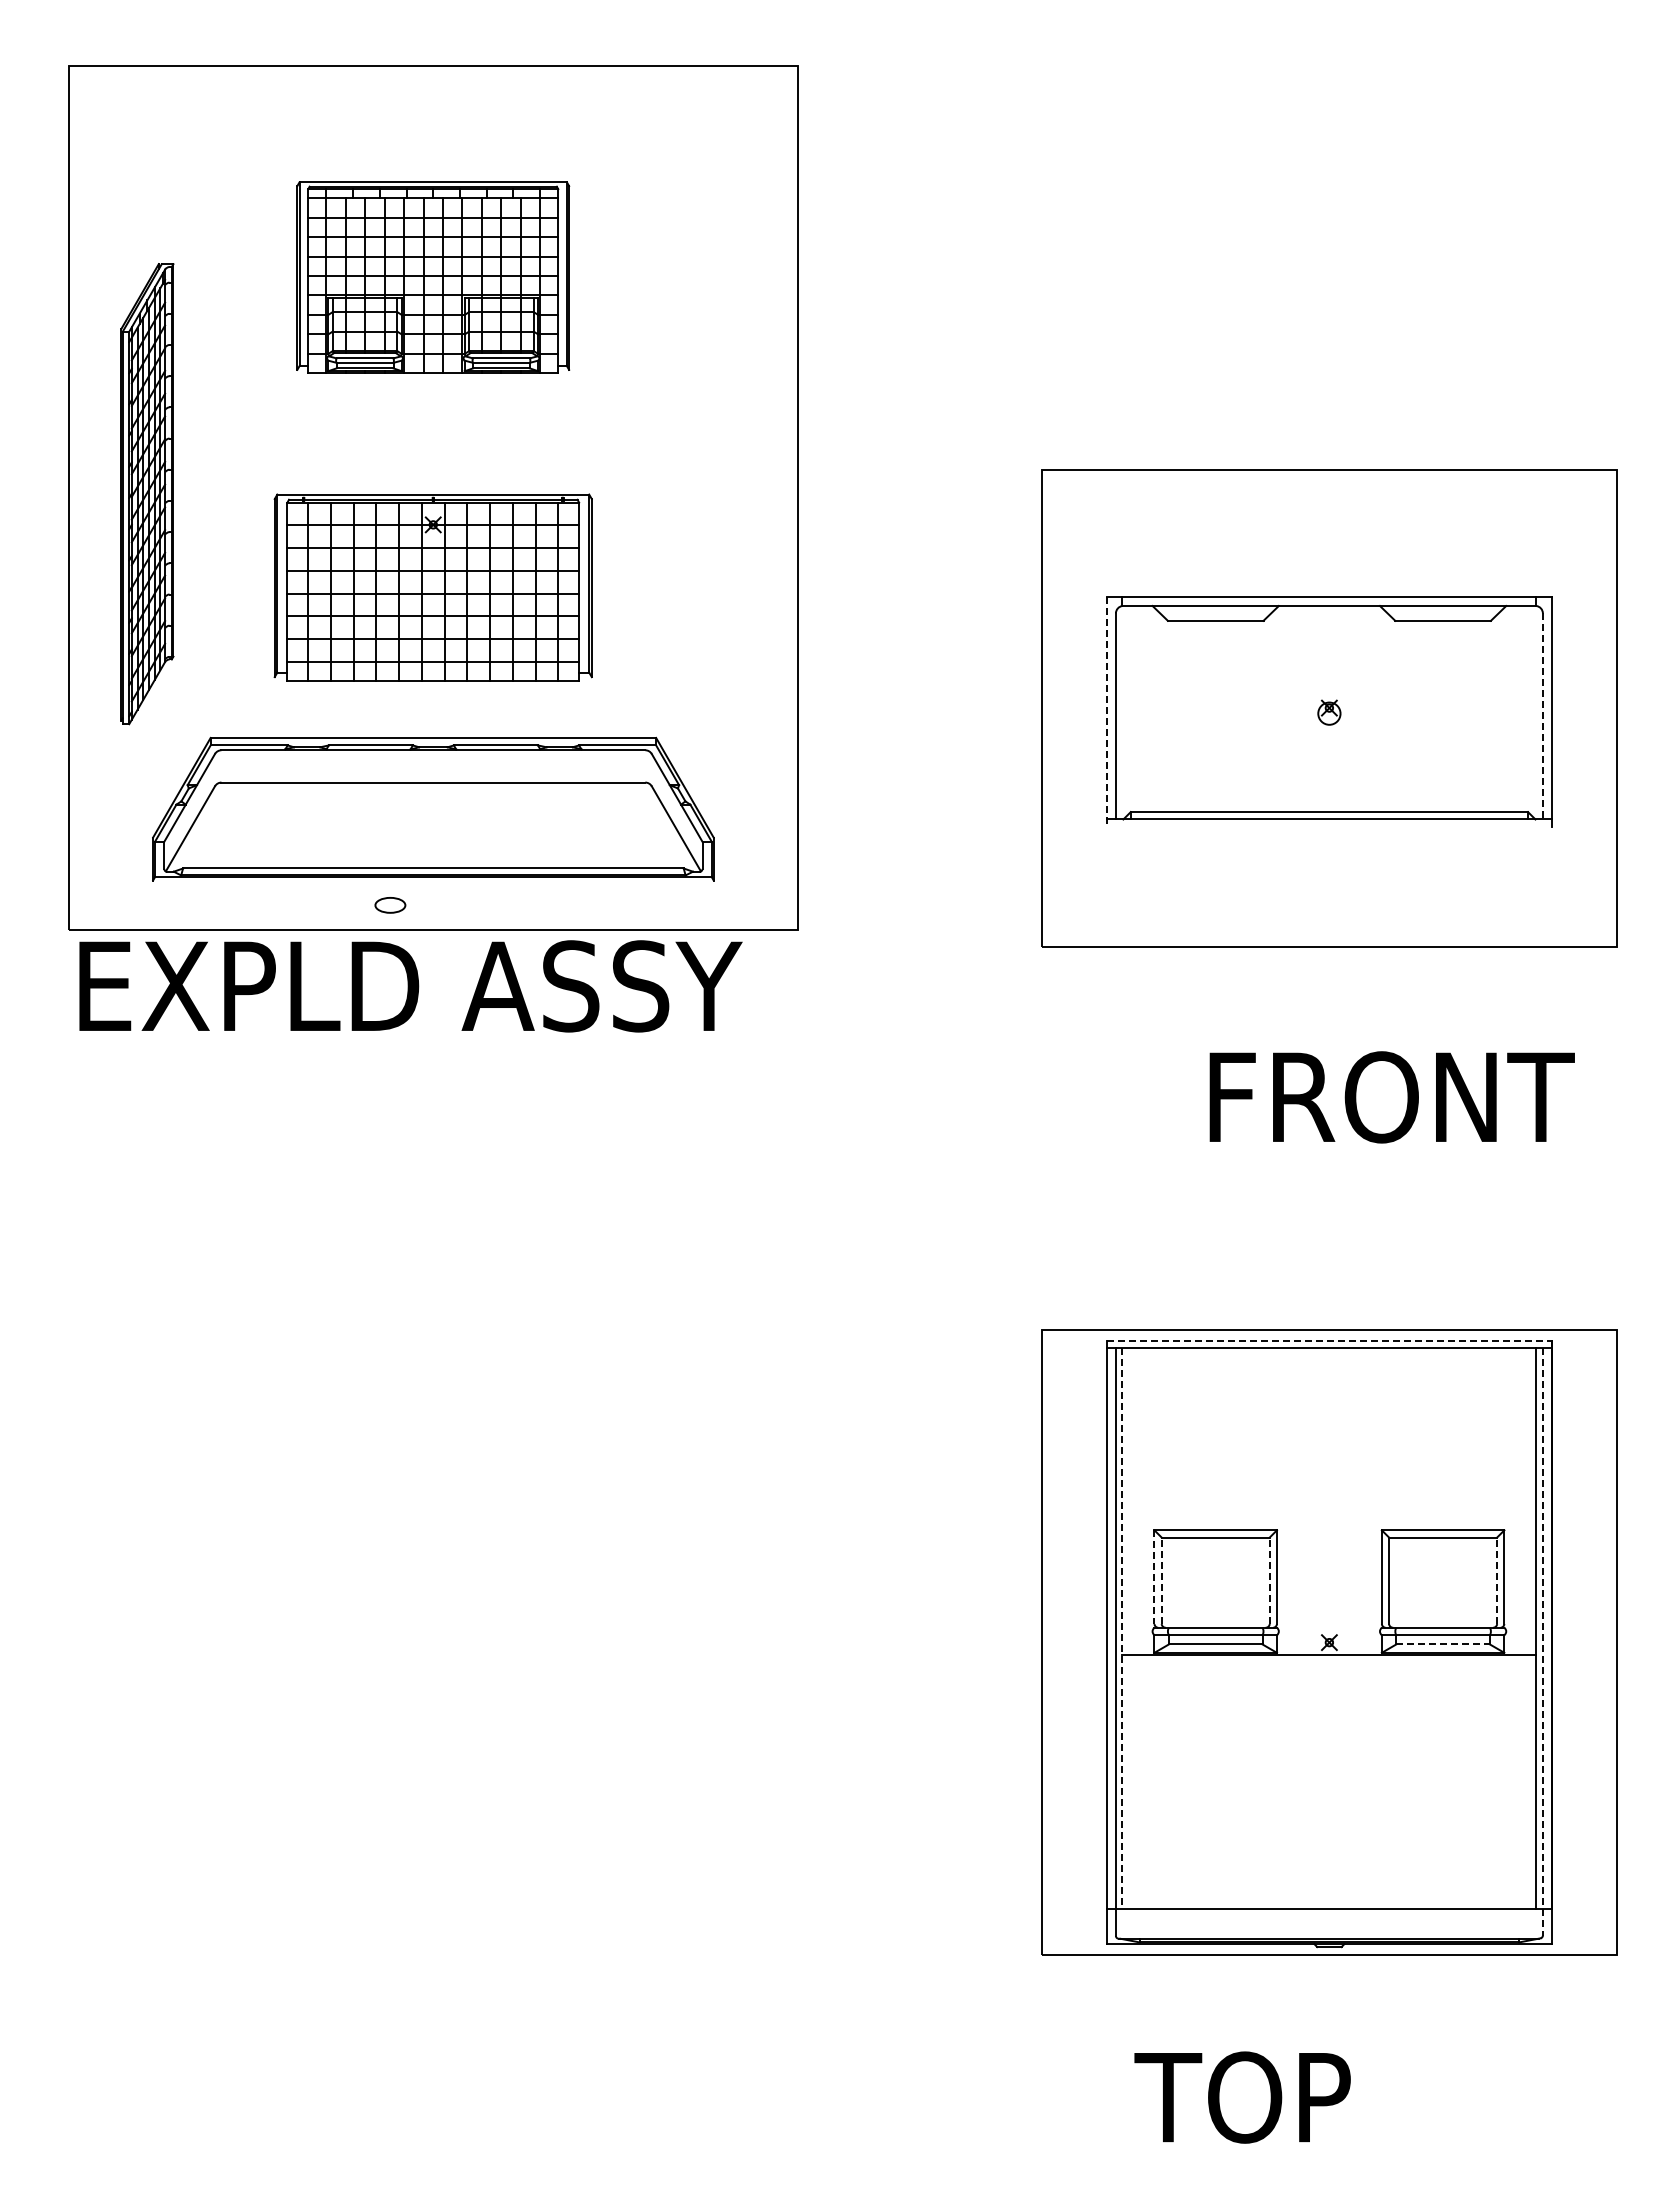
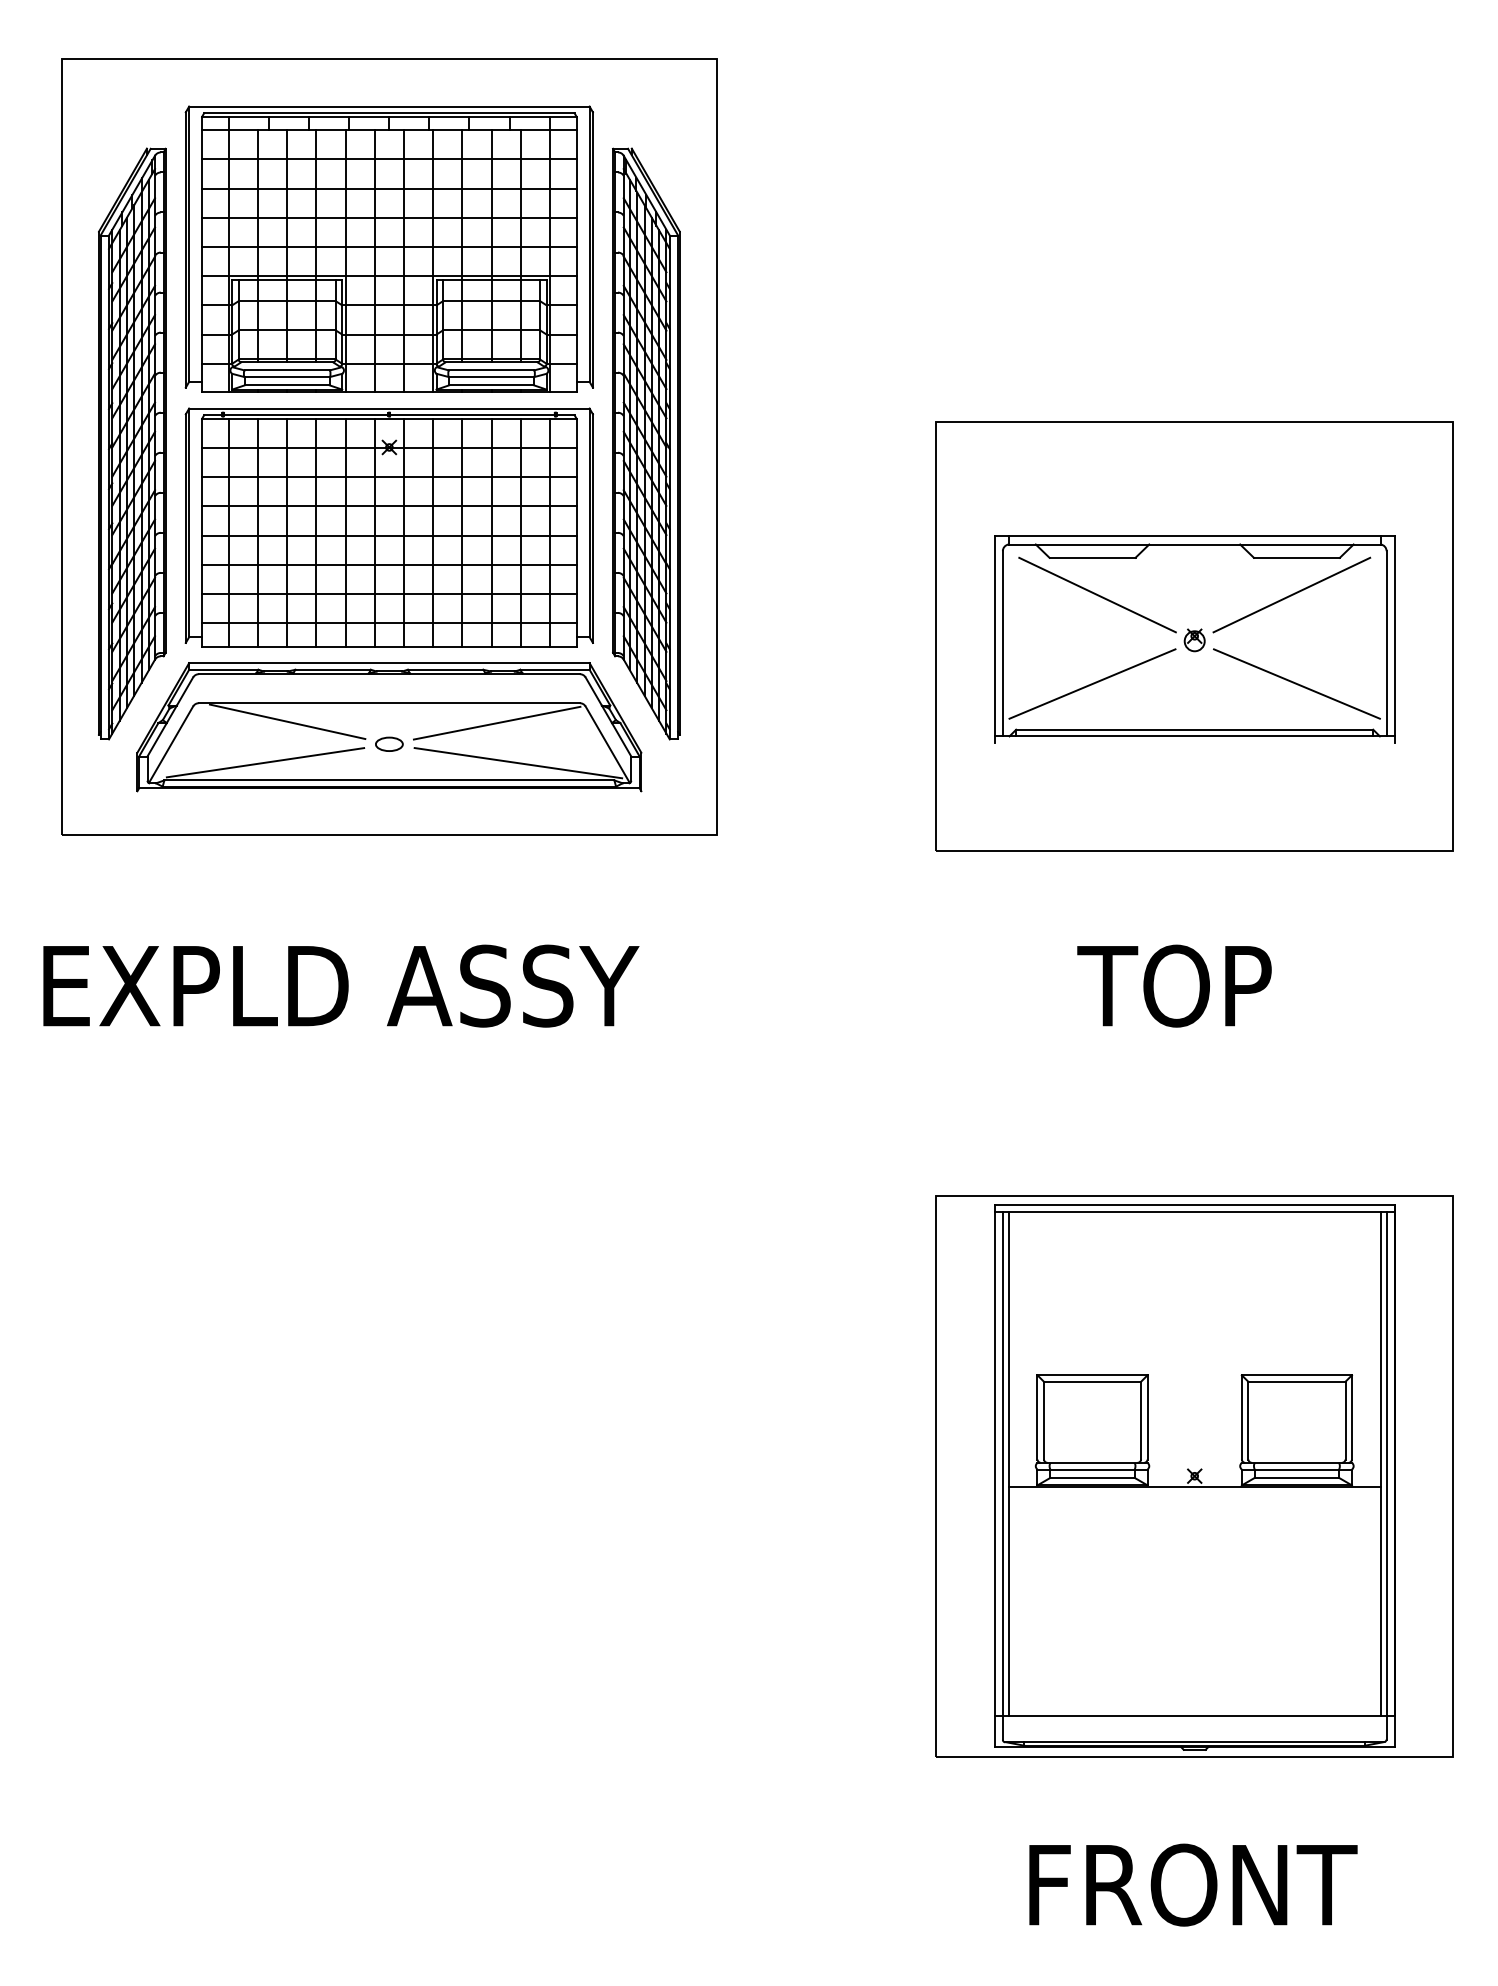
part: (432, 277) -> (388, 249), size x1.67
part: (147, 493) -> (132, 443), size x1.43
part: (719, 493) -> (646, 443), added
part: (432, 587) -> (388, 527), size x1.43
line: (1221, 661) -> (1097, 594), added
line: (1437, 661) -> (1291, 594), added
line: (1106, 712) -> (994, 640), dashed -> solid
line: (1542, 716) -> (1386, 643), dashed -> solid
line: (1215, 760) -> (1092, 683), added
line: (1442, 760) -> (1296, 683), added
line: (319, 803) -> (287, 722), added
line: (552, 804) -> (496, 722), added
line: (295, 848) -> (265, 762), added
line: (576, 849) -> (518, 763), added
part: (390, 905) -> (389, 744), moved
text: (410, 986) -> (340, 986), moved
text: (1386, 1097) -> (1246, 986), FRONT -> TOP
line: (1329, 1340) -> (1194, 1204), dashed -> solid
line: (1154, 1577) -> (1037, 1417), dashed -> solid
line: (1161, 1580) -> (1043, 1420), dashed -> solid
line: (1269, 1580) -> (1140, 1420), dashed -> solid
line: (1497, 1580) -> (1345, 1420), dashed -> solid
line: (1122, 1629) -> (1008, 1464), dashed -> solid
line: (1542, 1641) -> (1386, 1475), dashed -> solid
line: (1443, 1644) -> (1297, 1477), dashed -> solid
text: (1322, 2097) -> (1188, 1885), TOP -> FRONT

